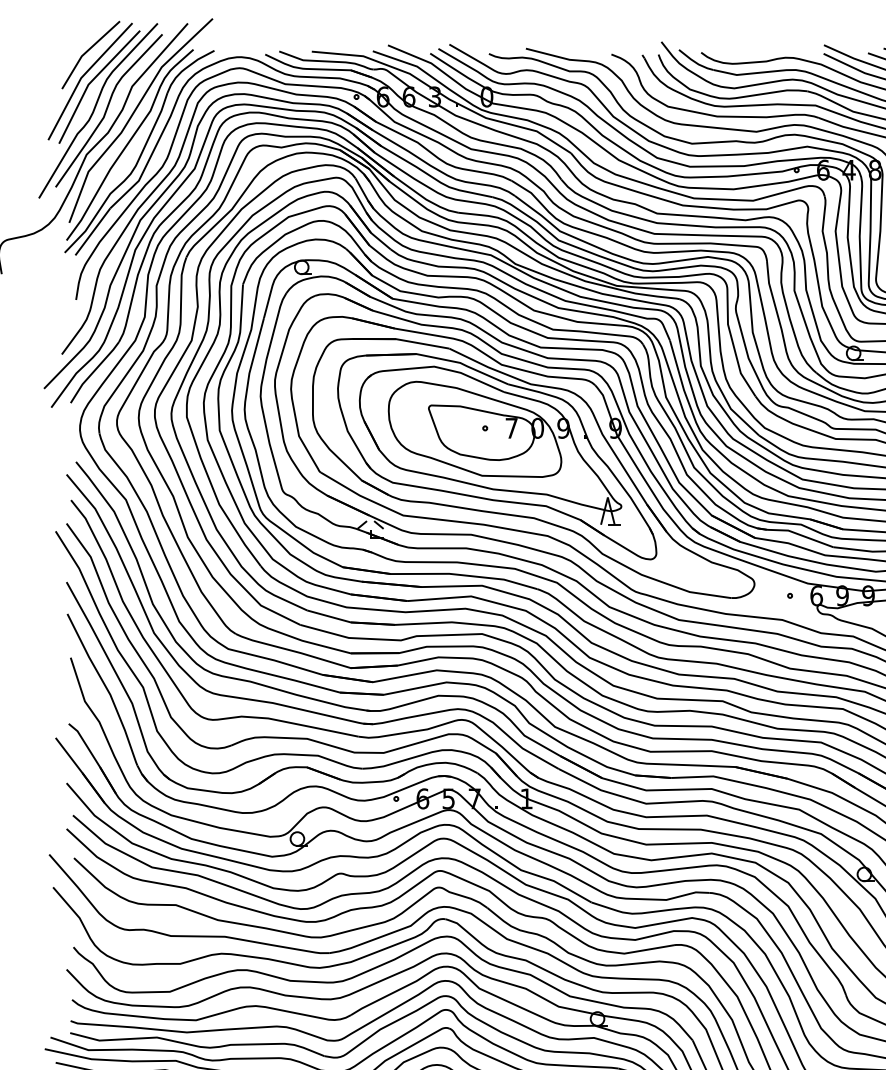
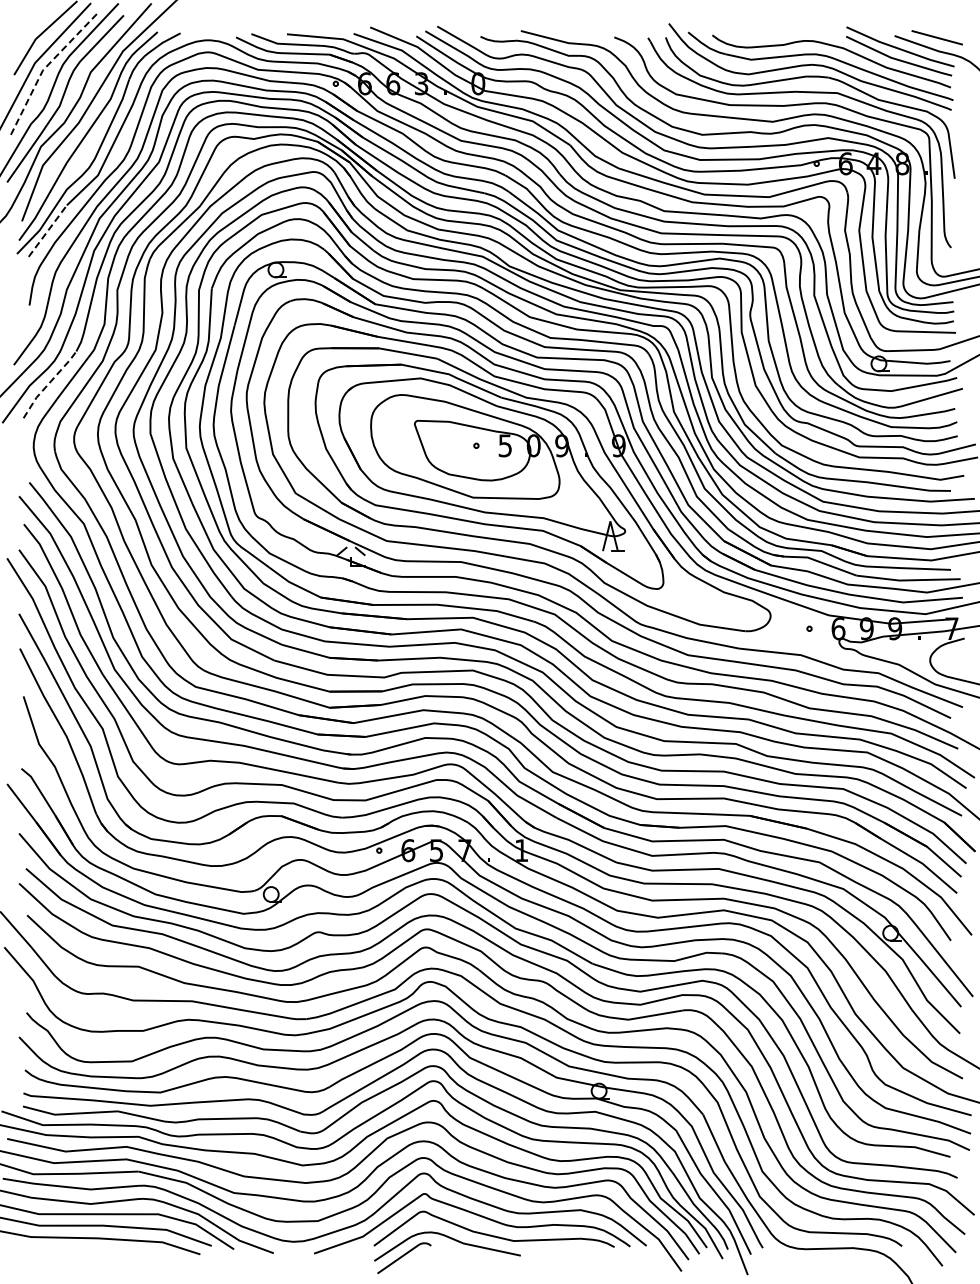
line: (90, 82) -> (45, 67), solid -> dashed
line: (93, 231) -> (48, 230), solid -> dashed
line: (94, 371) -> (49, 383), solid -> dashed
text: (510, 428) -> (504, 445), 7 -> 5

